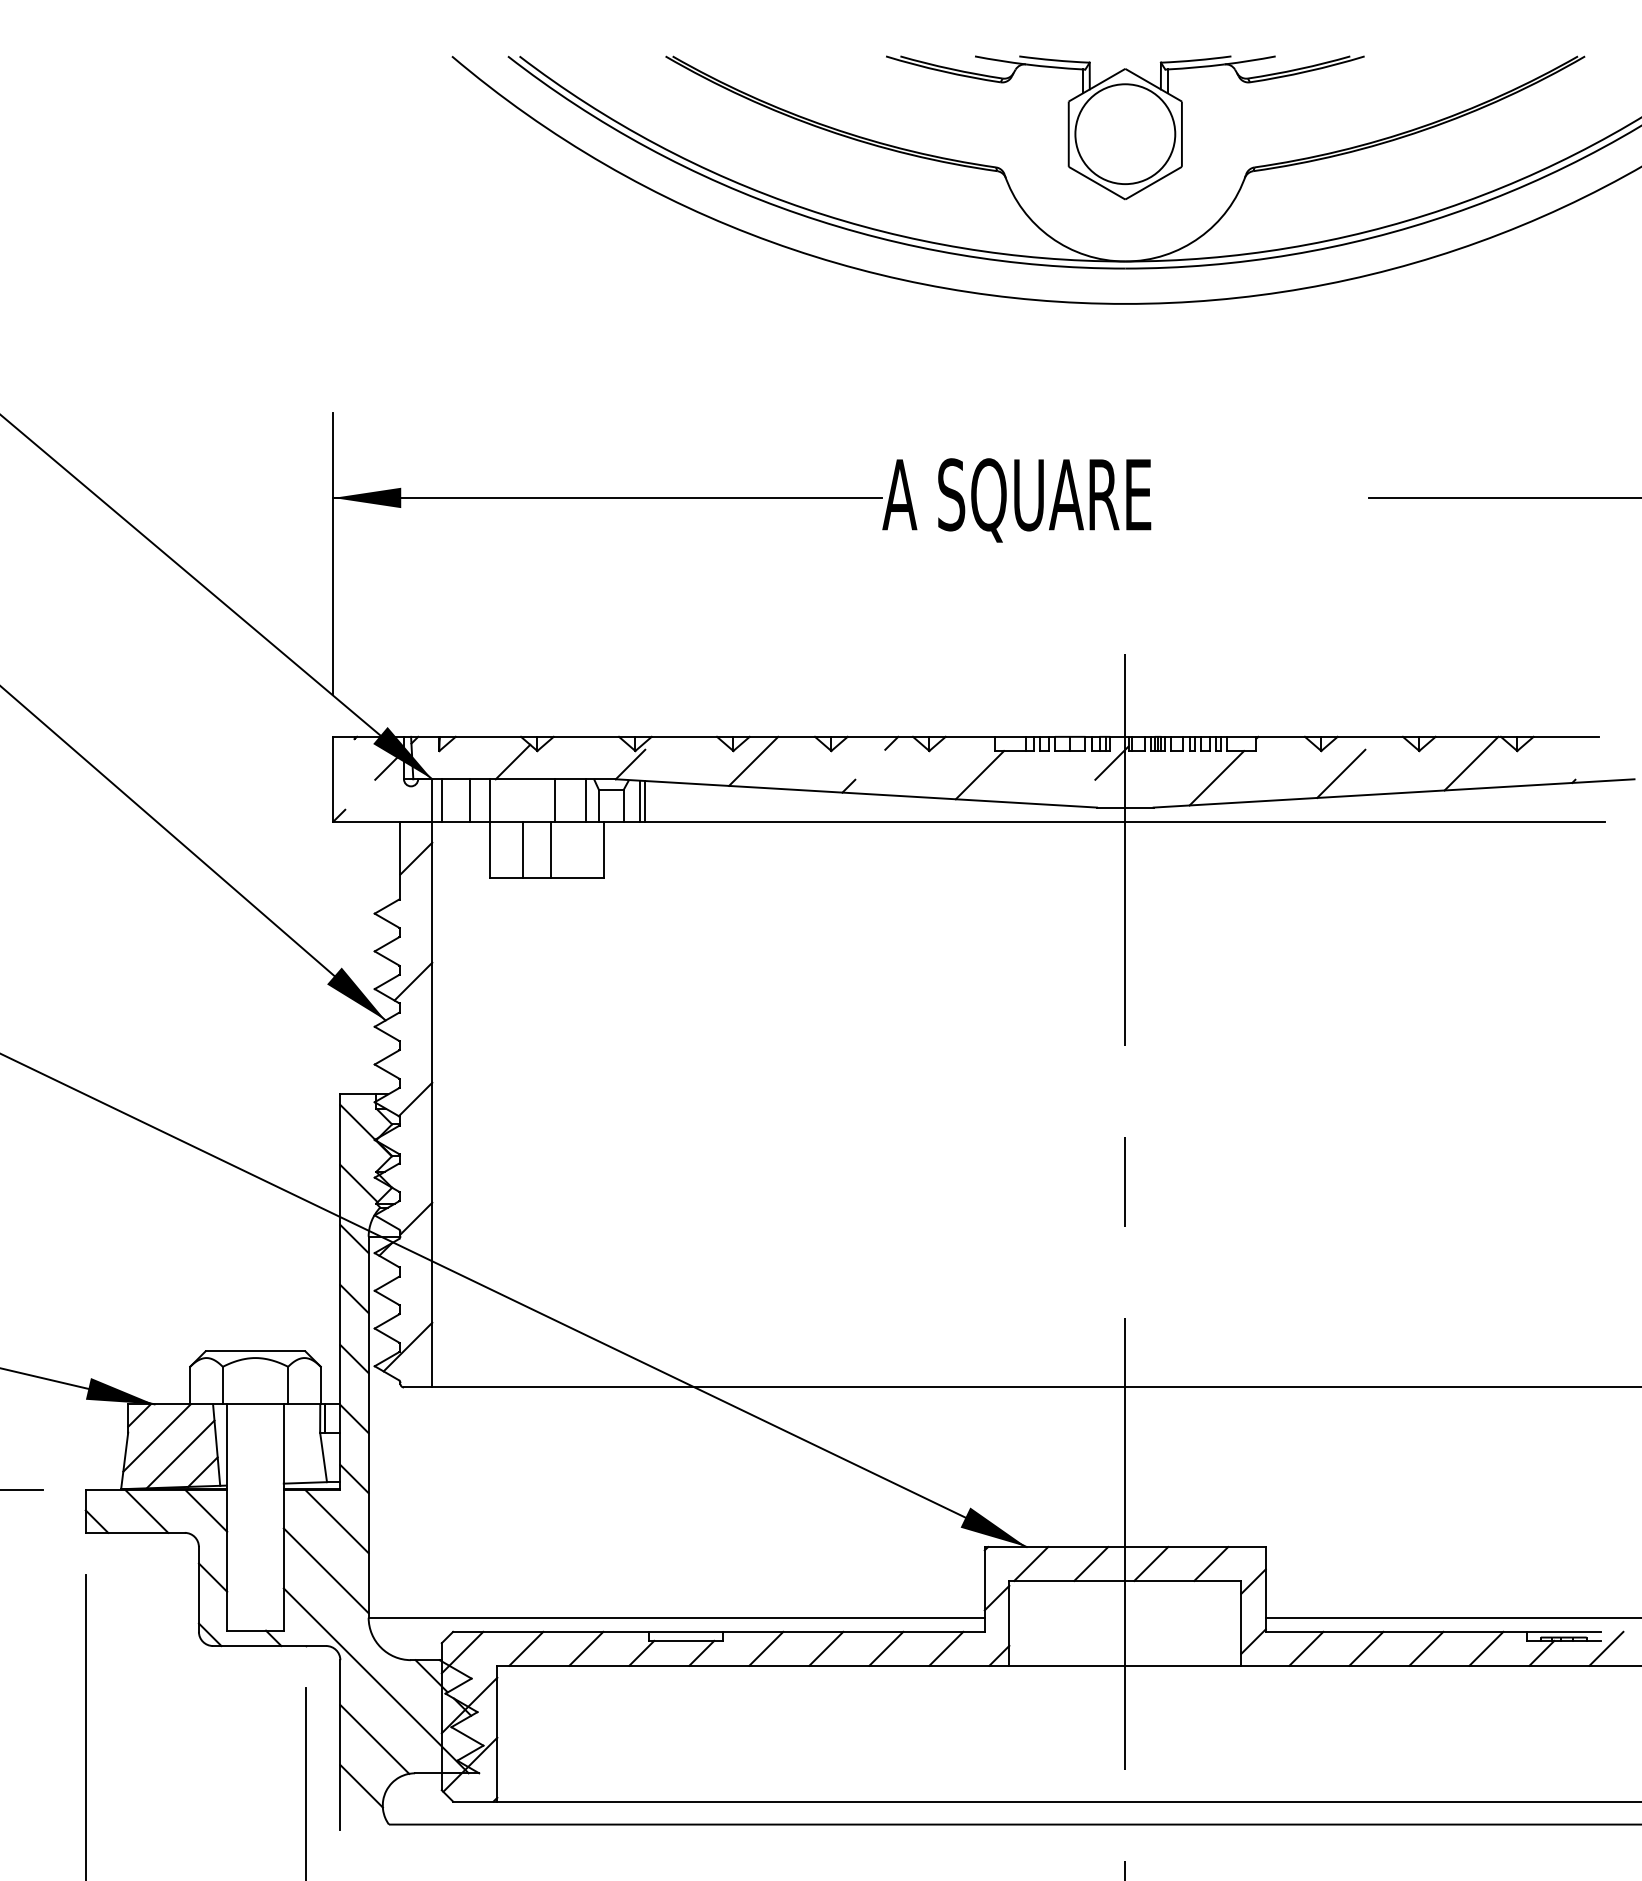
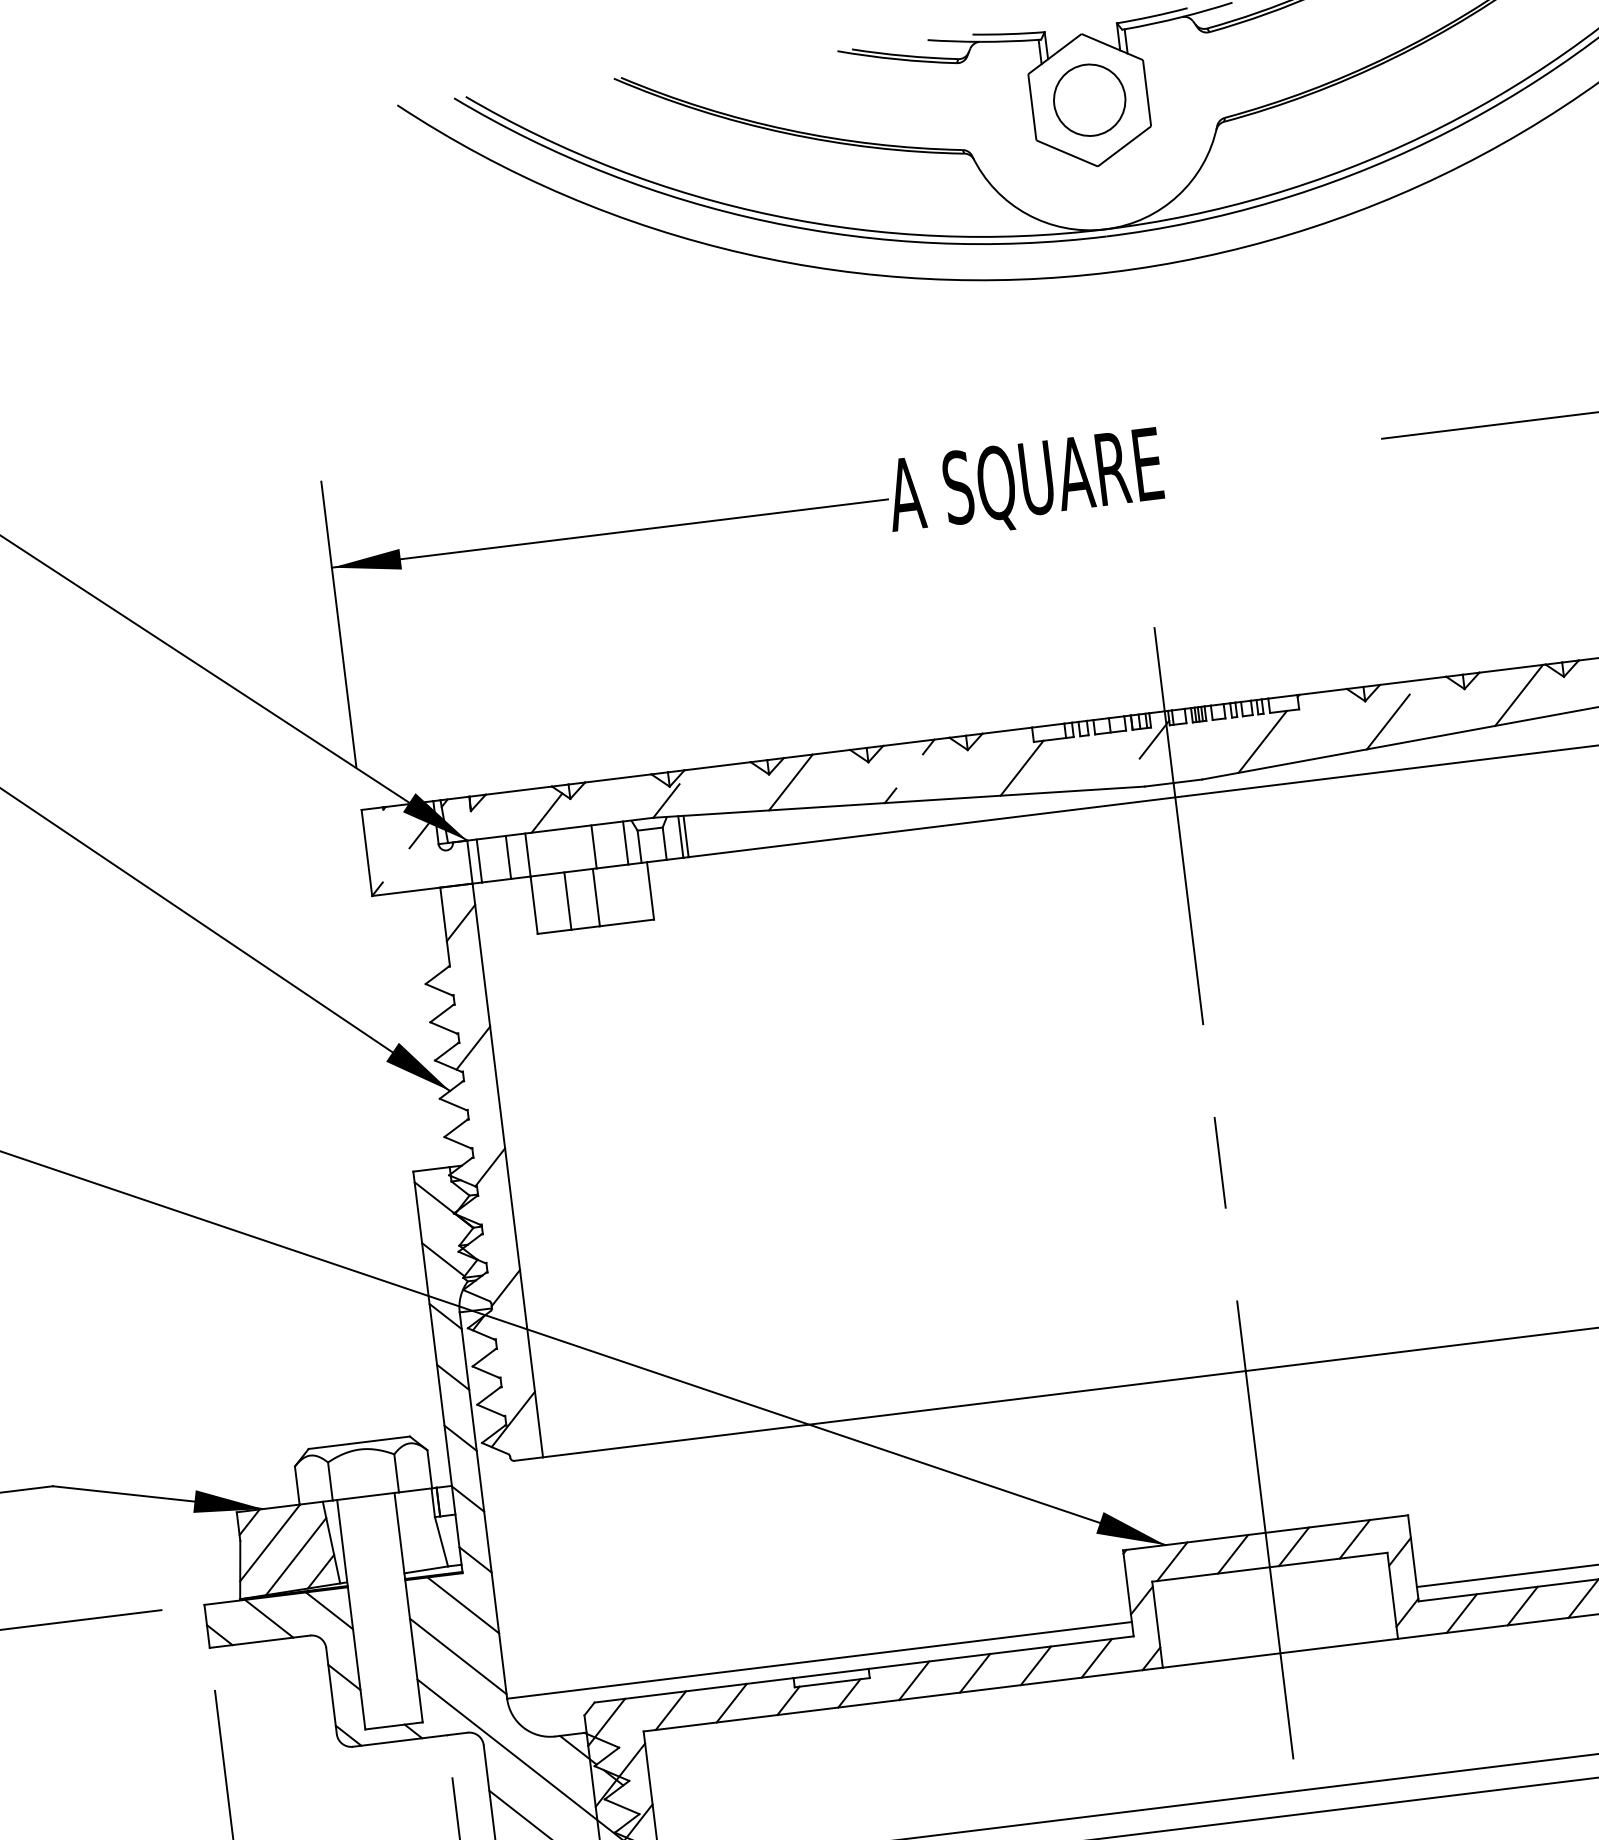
circle: (1125, 134) -> (1089, 100), size x0.7

